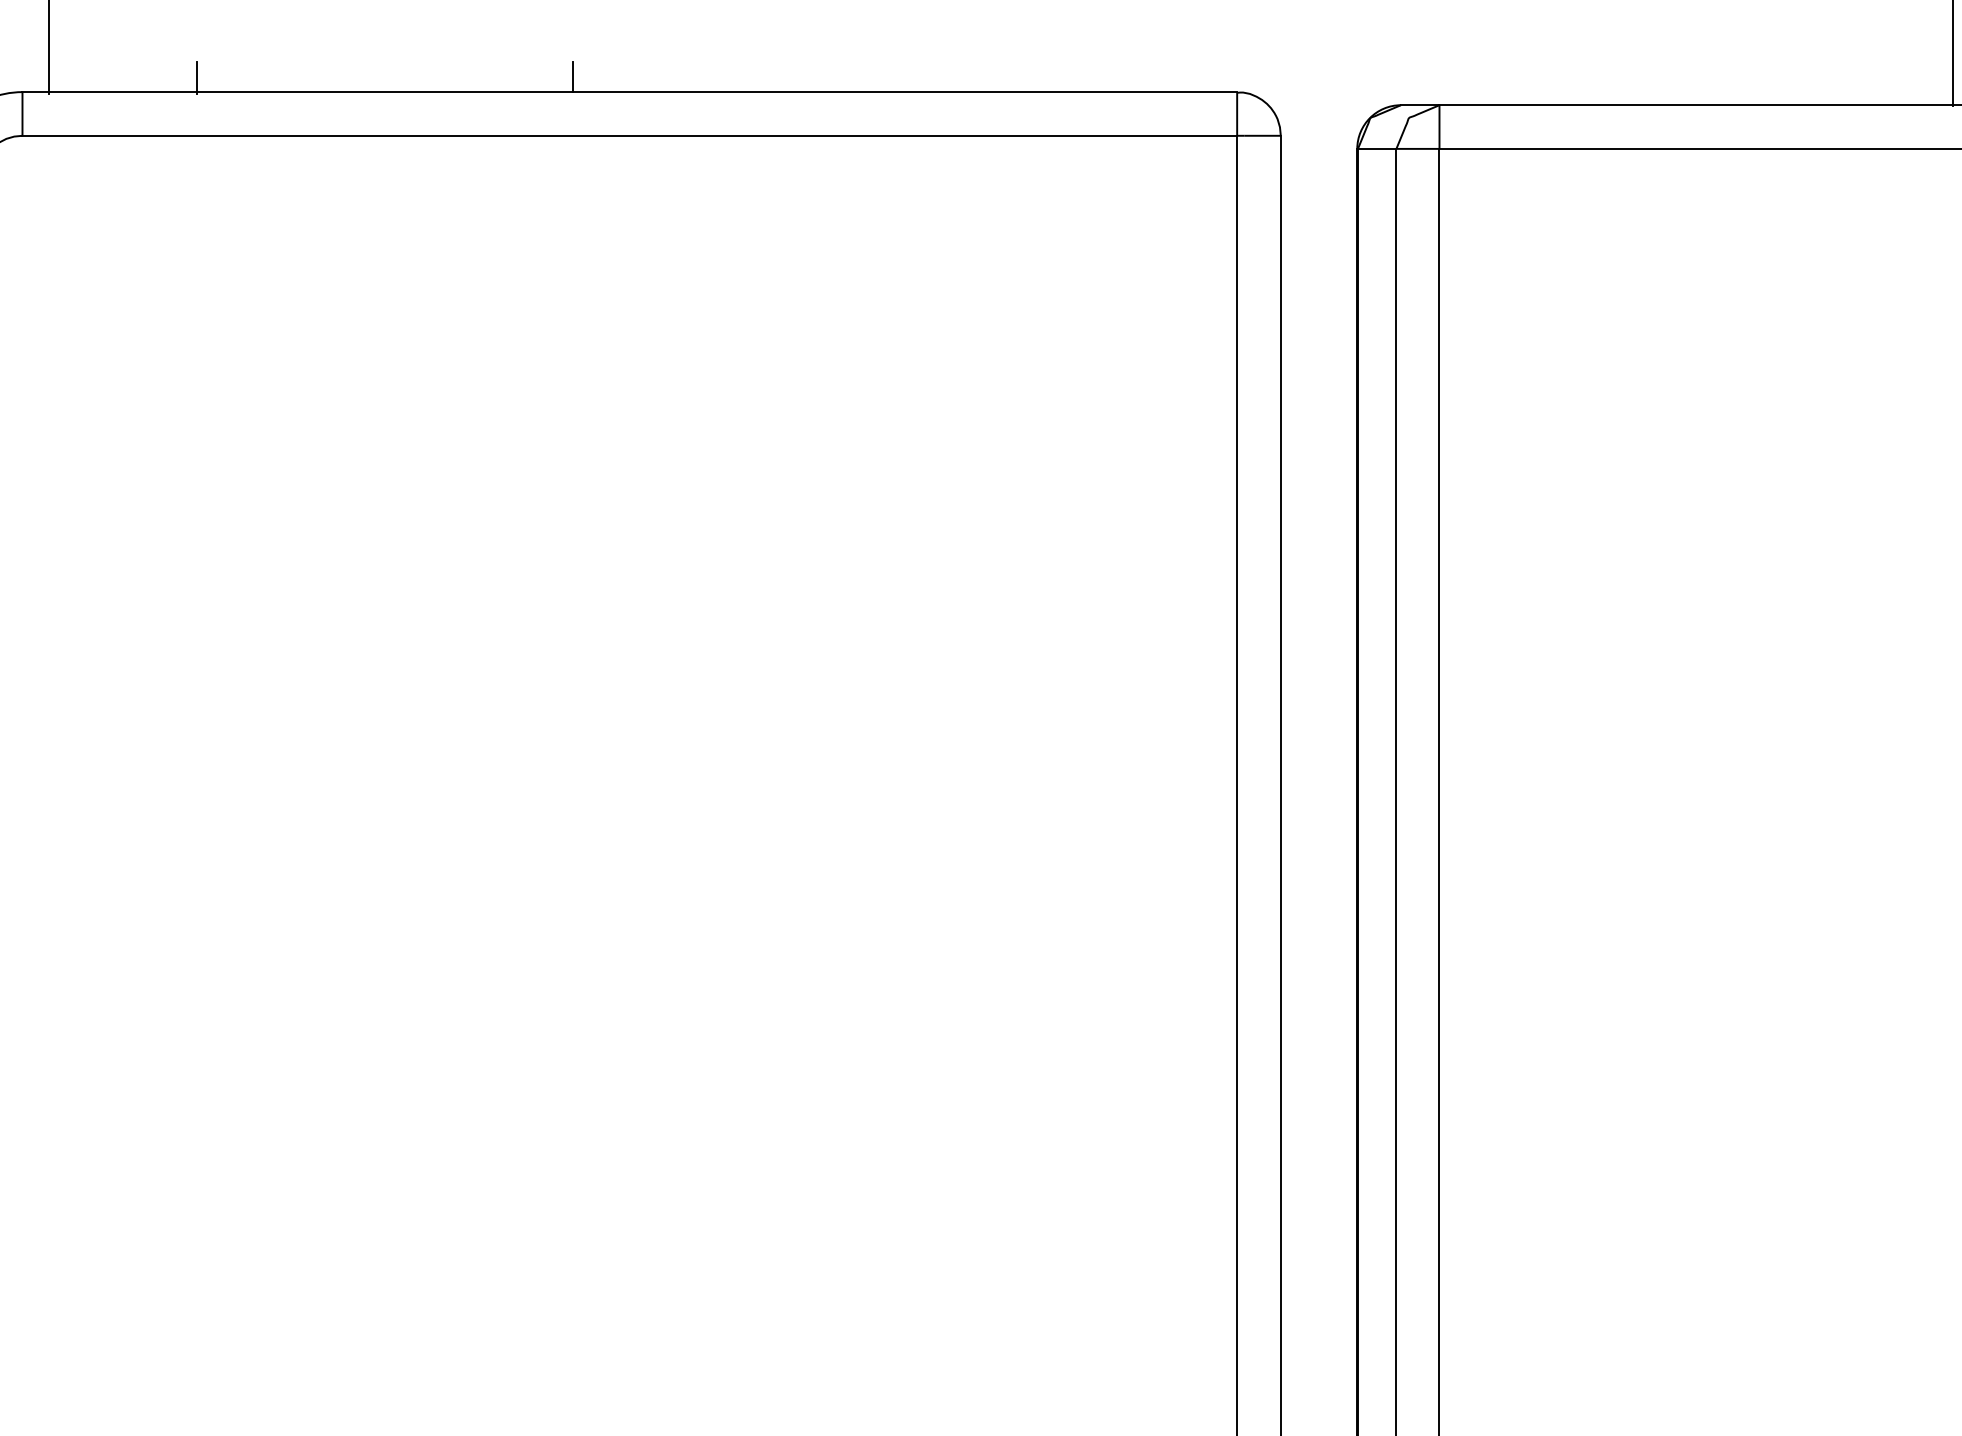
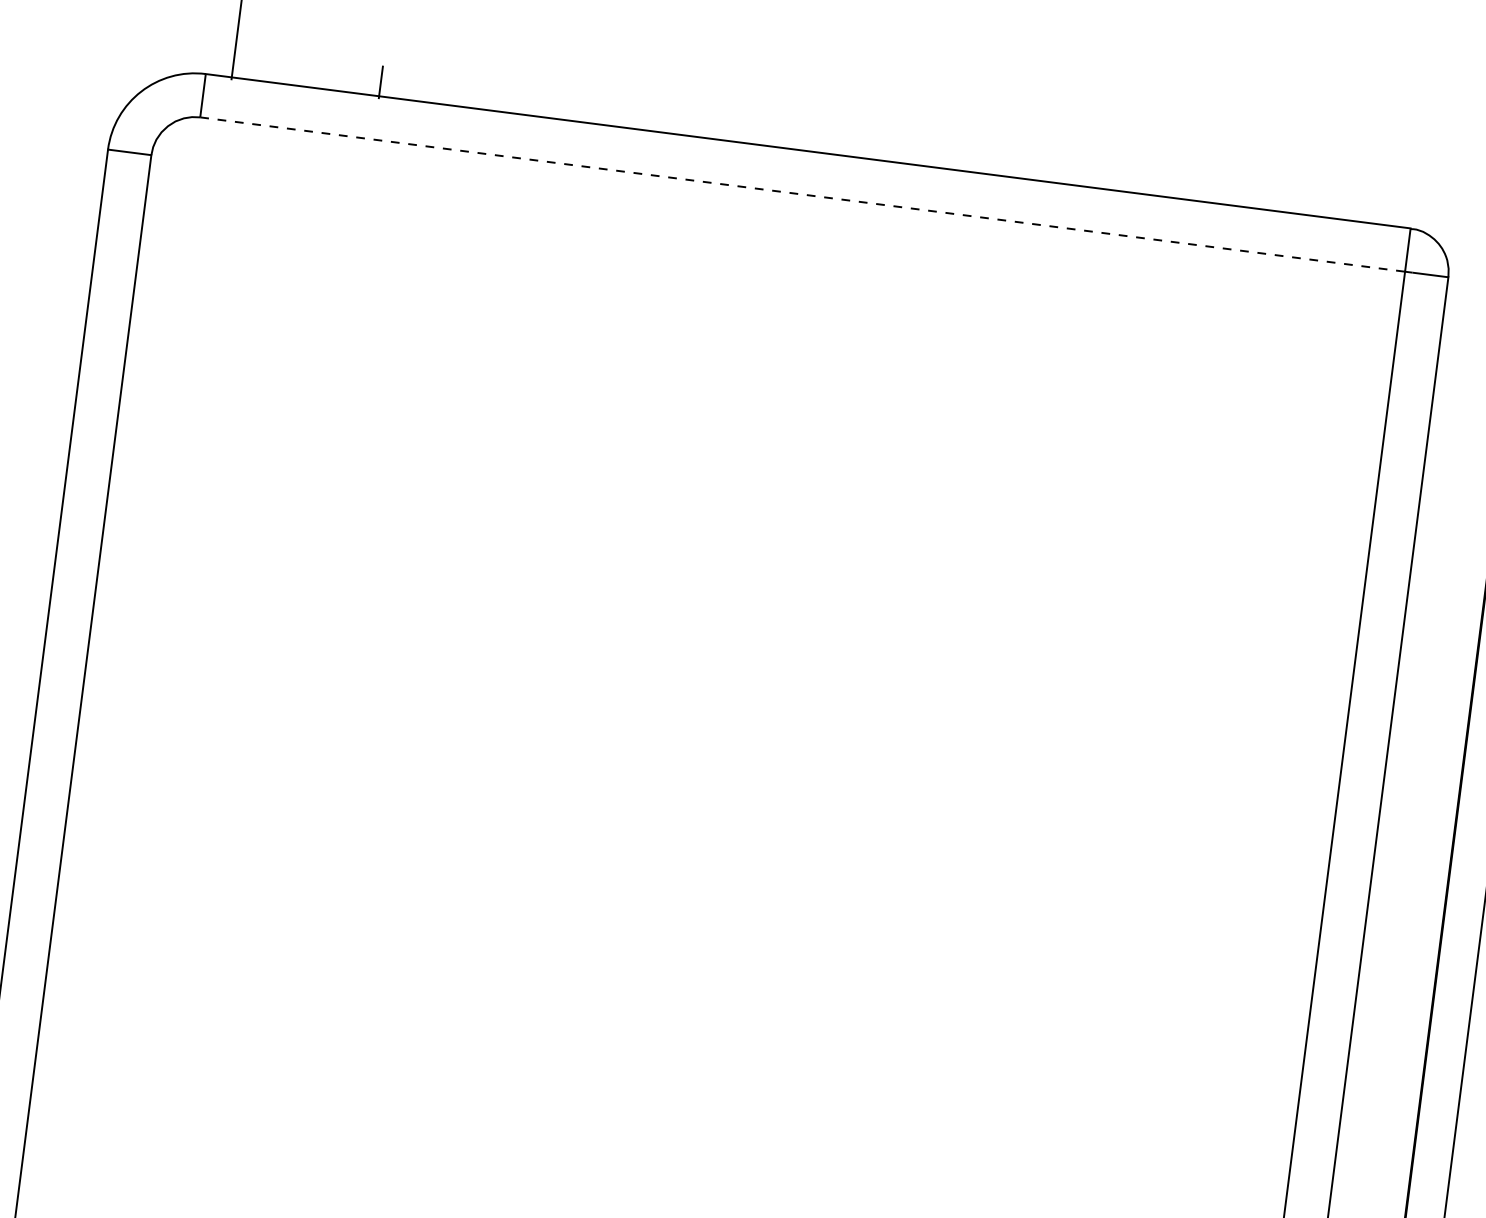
line: (572, 76) -> (753, 128), removed
line: (630, 135) -> (803, 194), solid -> dashed

